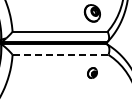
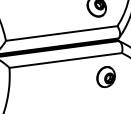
line: (60, 54) -> (65, 60), dashed -> solid
part: (92, 72) -> (105, 76), size x1.67

